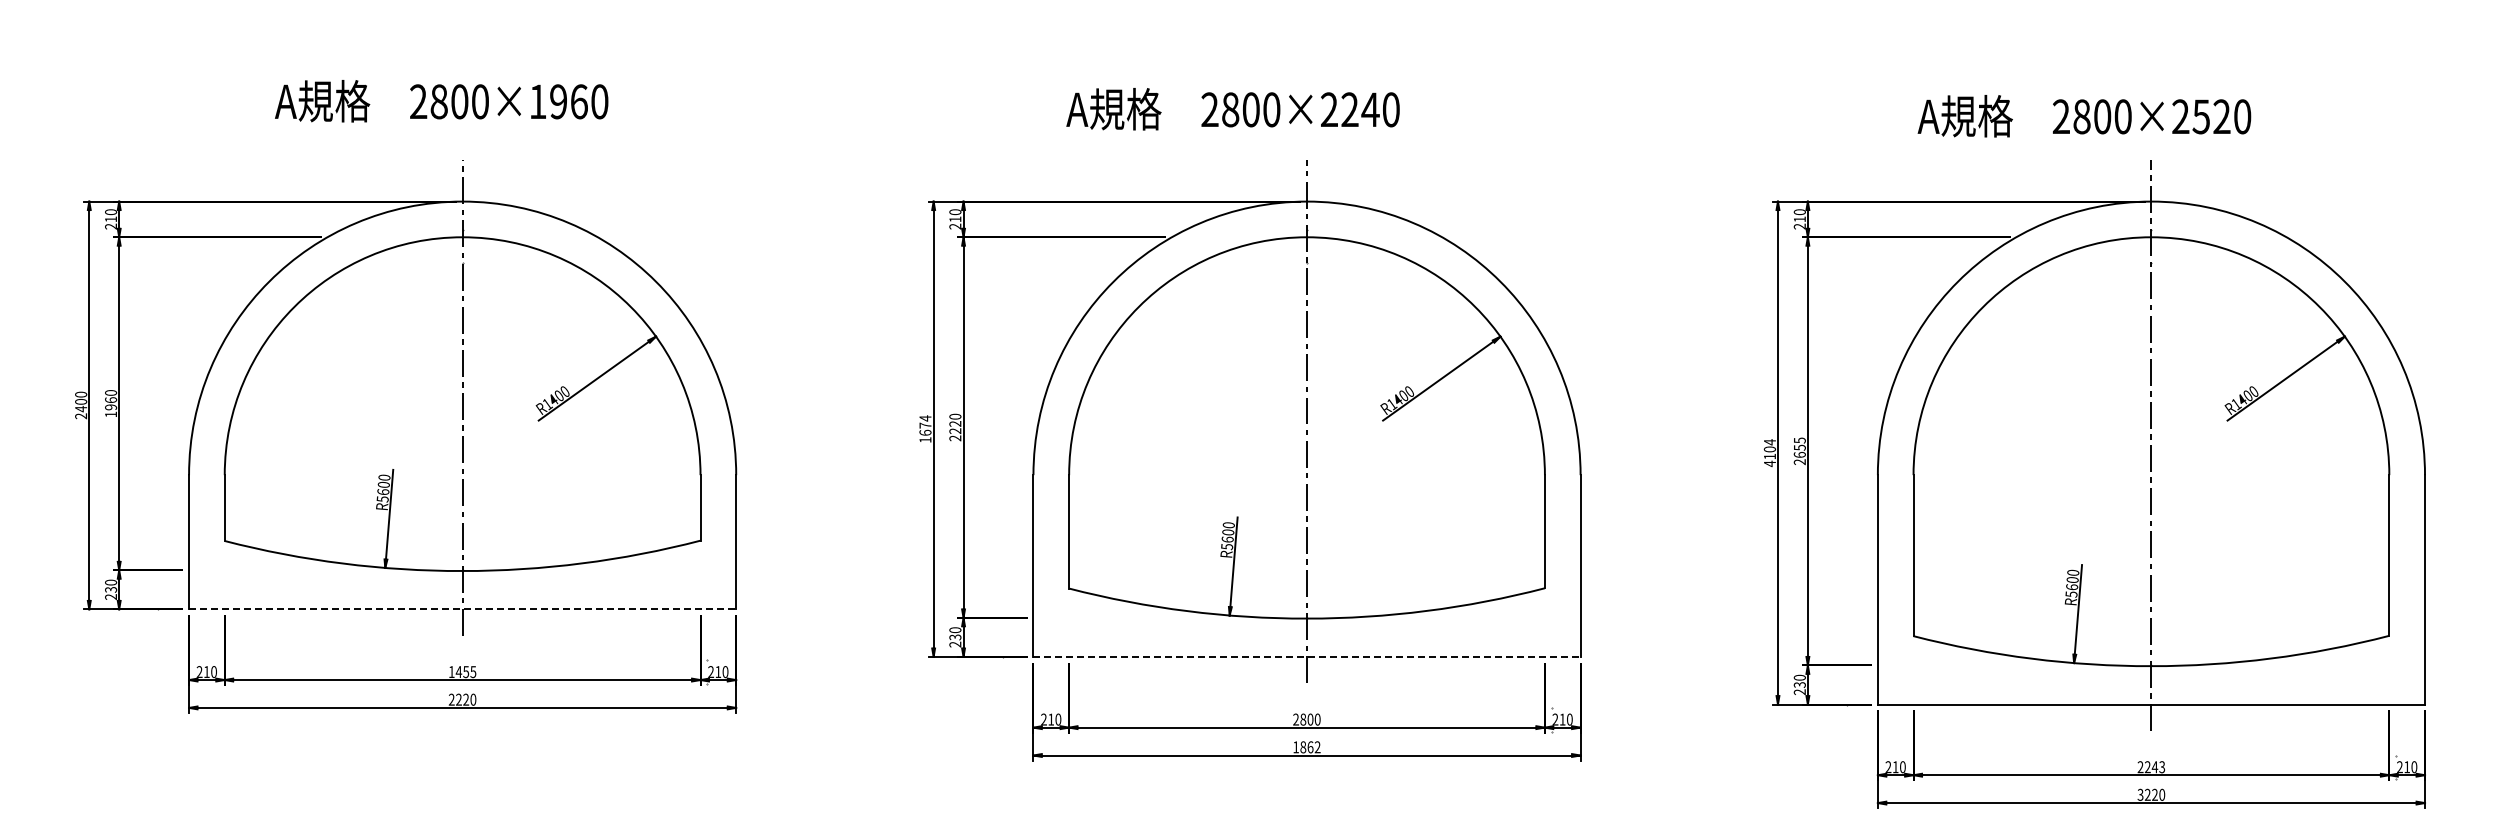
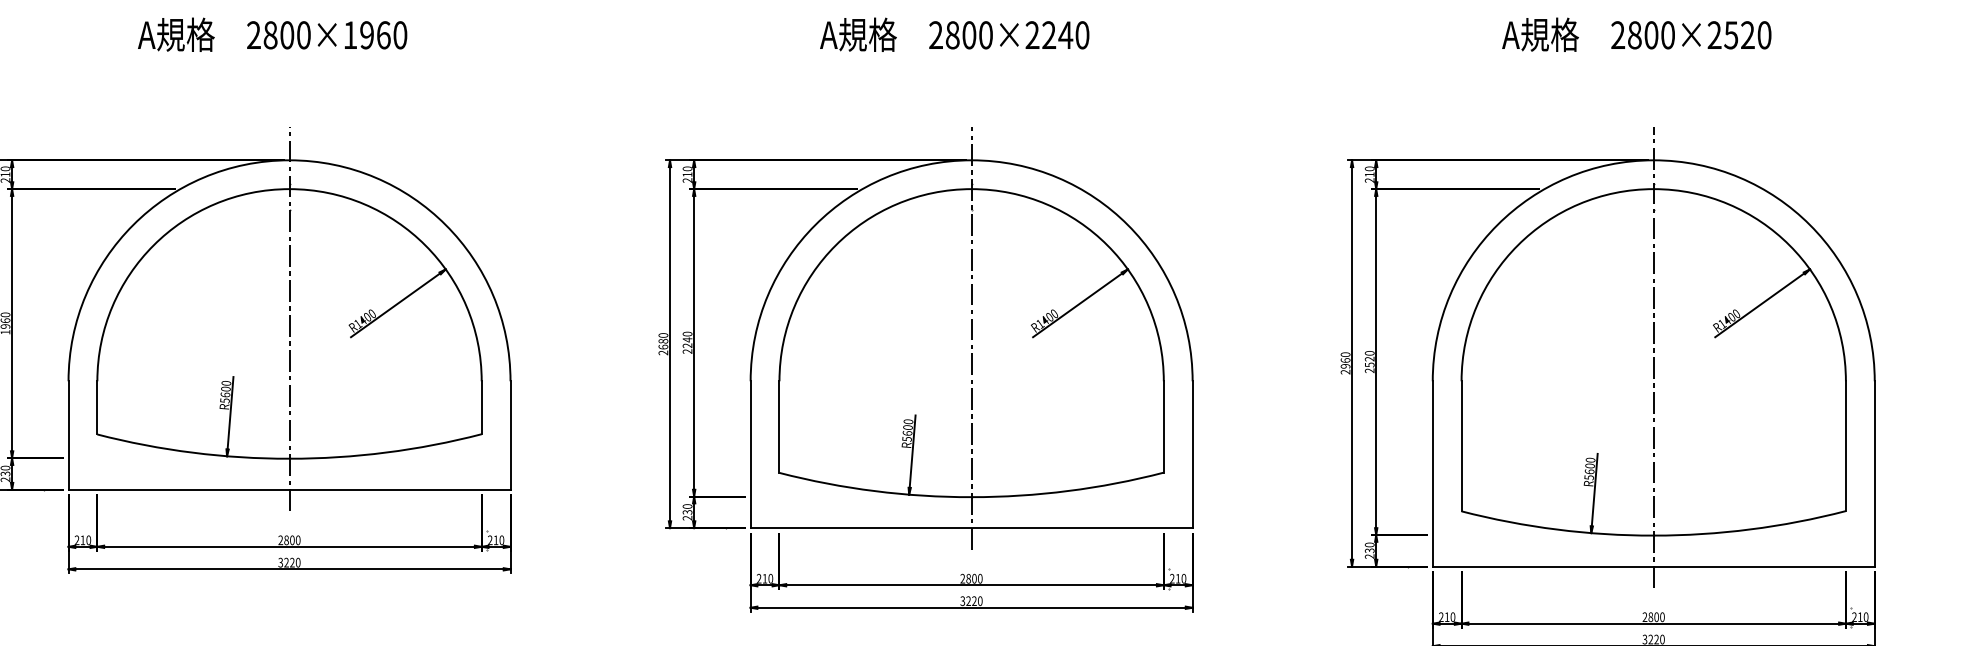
text: (441, 101) -> (272, 35), moved
text: (1232, 109) -> (954, 35), moved
text: (2084, 116) -> (1636, 35), moved
text: (955, 423) -> (687, 339), 2220 -> 2240
text: (925, 428) -> (663, 343), 1674 -> 2680
text: (1799, 447) -> (1369, 358), 2655 -> 2520
text: (1769, 453) -> (1345, 363), 4104 -> 2960
line: (462, 609) -> (289, 489), dashed -> solid
line: (1307, 656) -> (972, 527), dashed -> solid
text: (462, 672) -> (289, 540), 1455 -> 2800
text: (451, 699) -> (280, 562), 2220 -> 3220
text: (1306, 747) -> (971, 601), 1862 -> 3220
text: (2154, 767) -> (1656, 617), 2243 -> 2800

